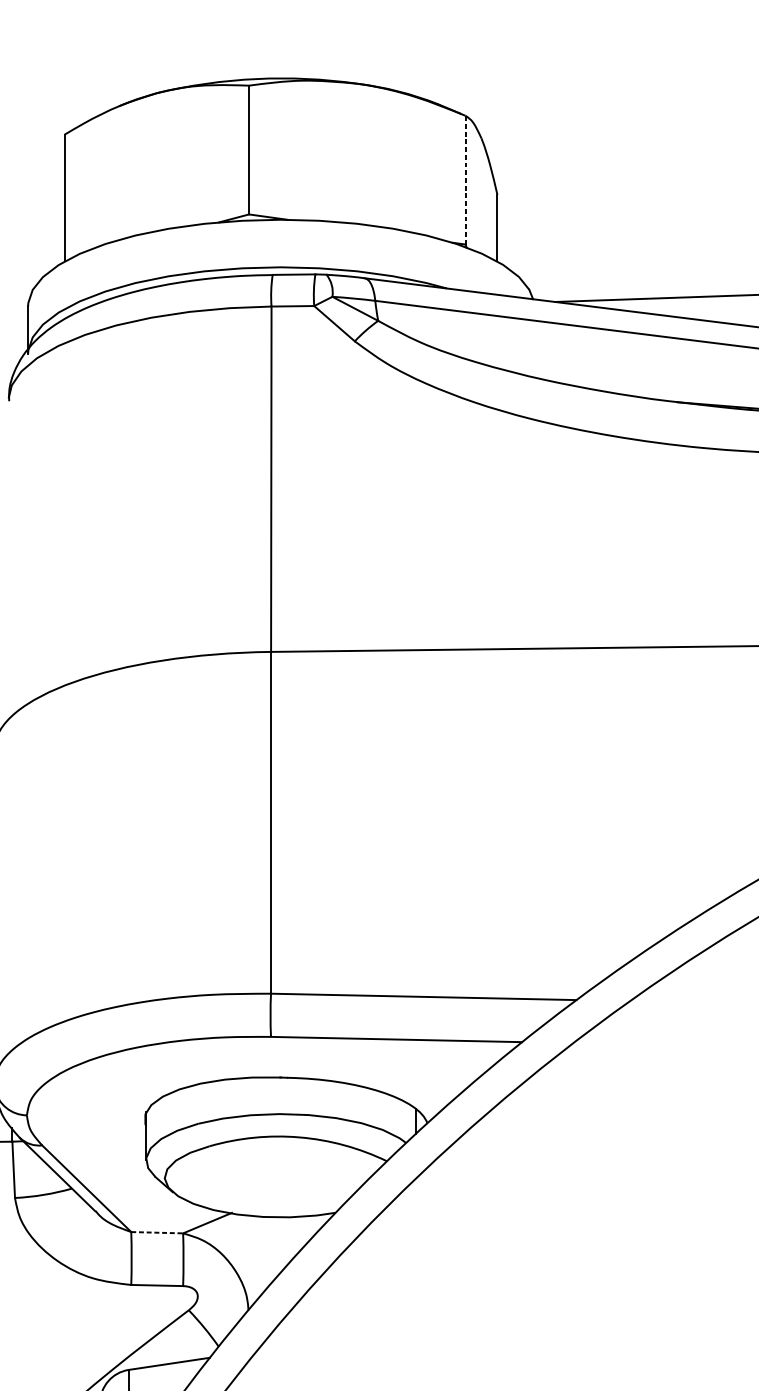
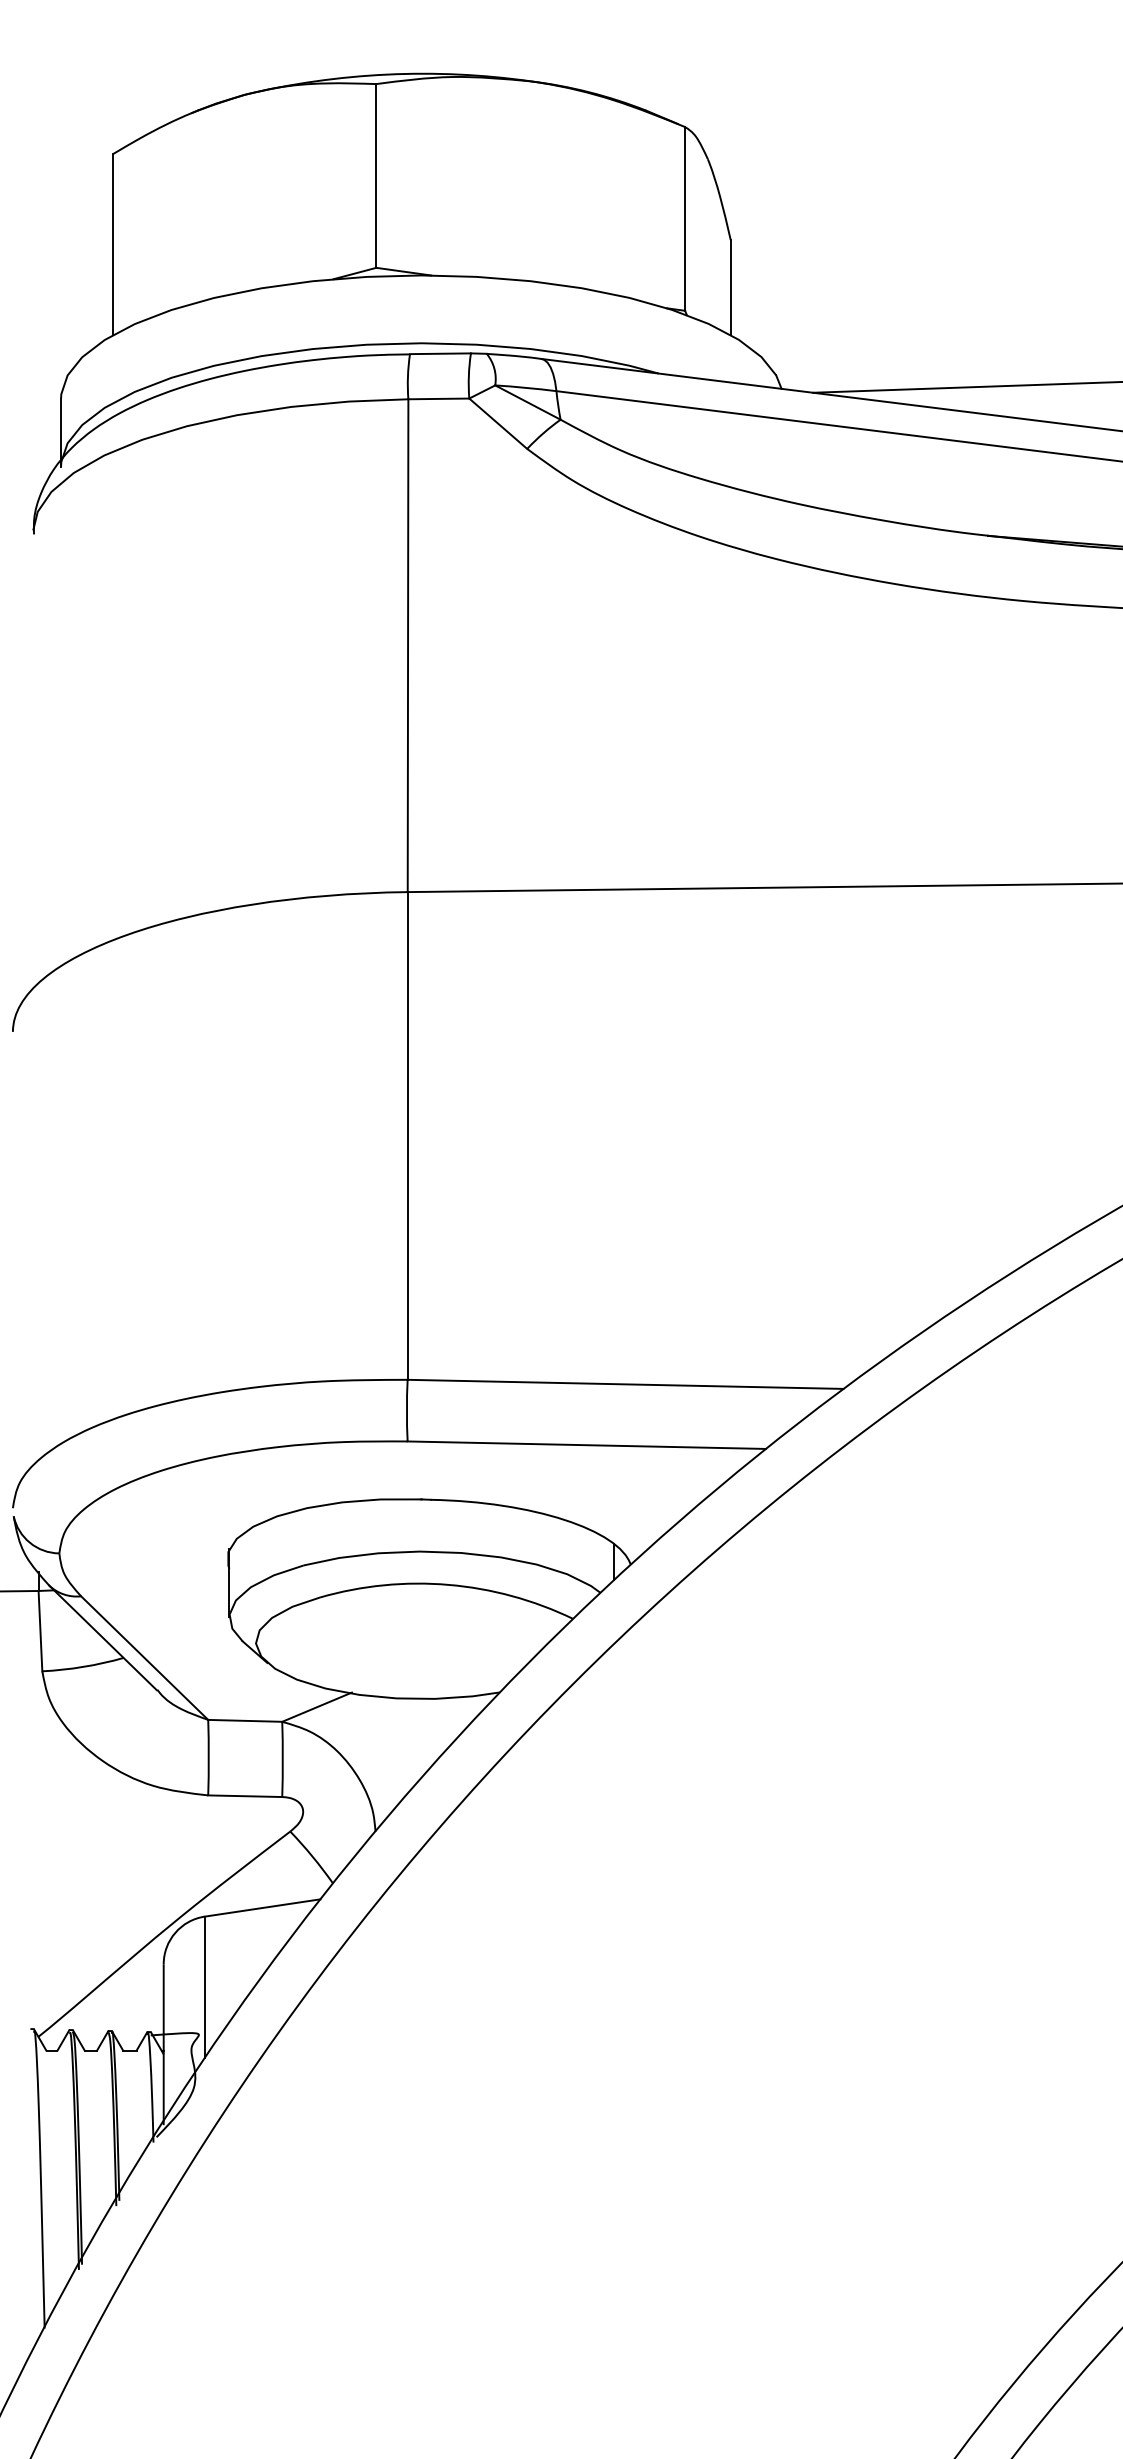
line: (465, 179) -> (685, 218), dashed -> solid
line: (157, 1232) -> (245, 1720), dashed -> solid

